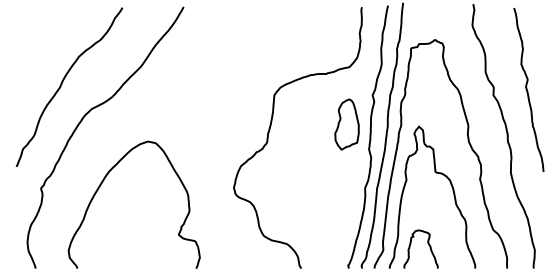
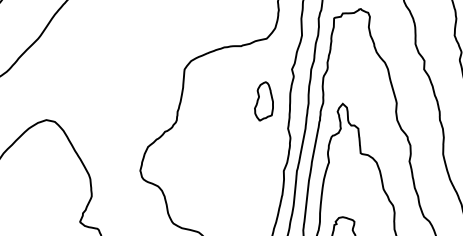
part: (346, 124) -> (263, 101), size x0.7

